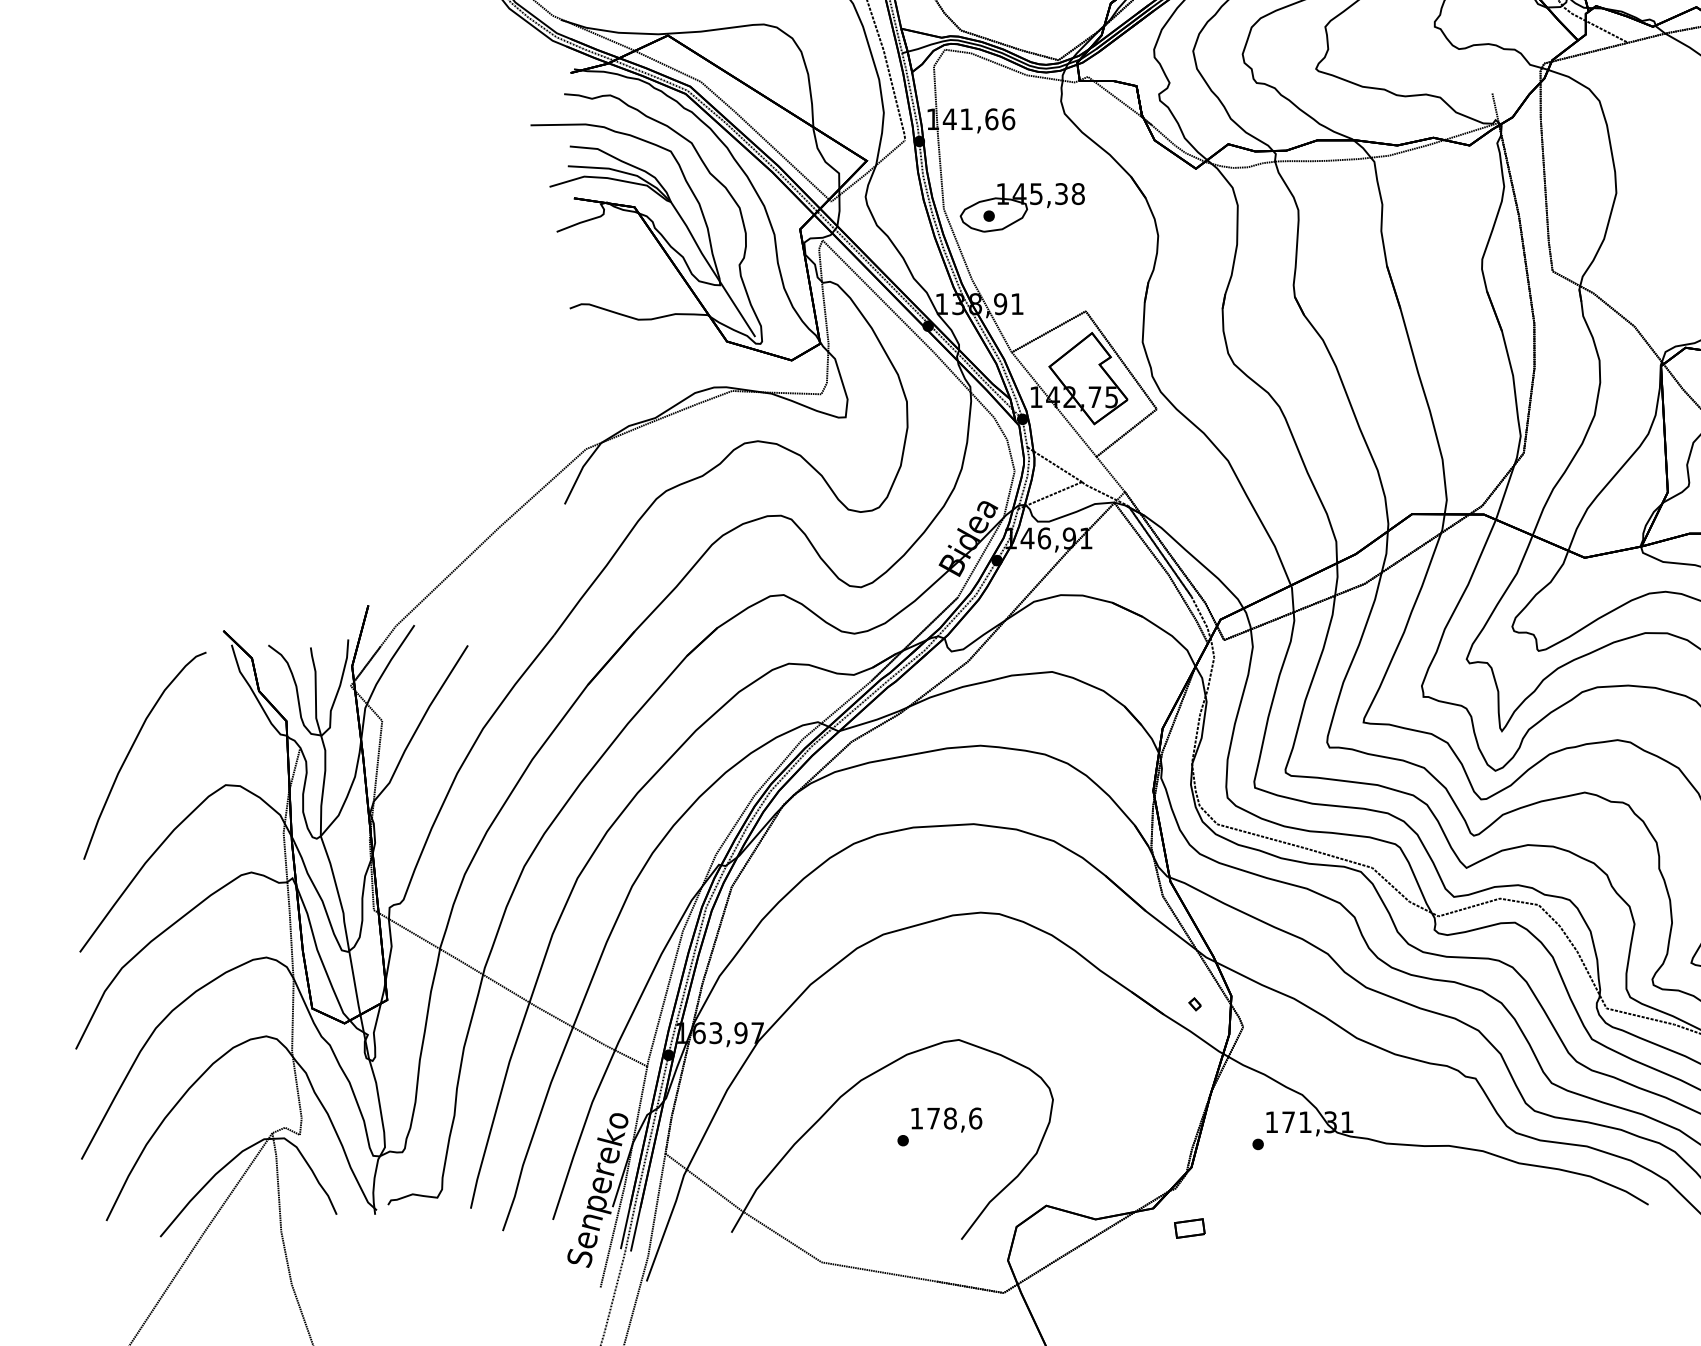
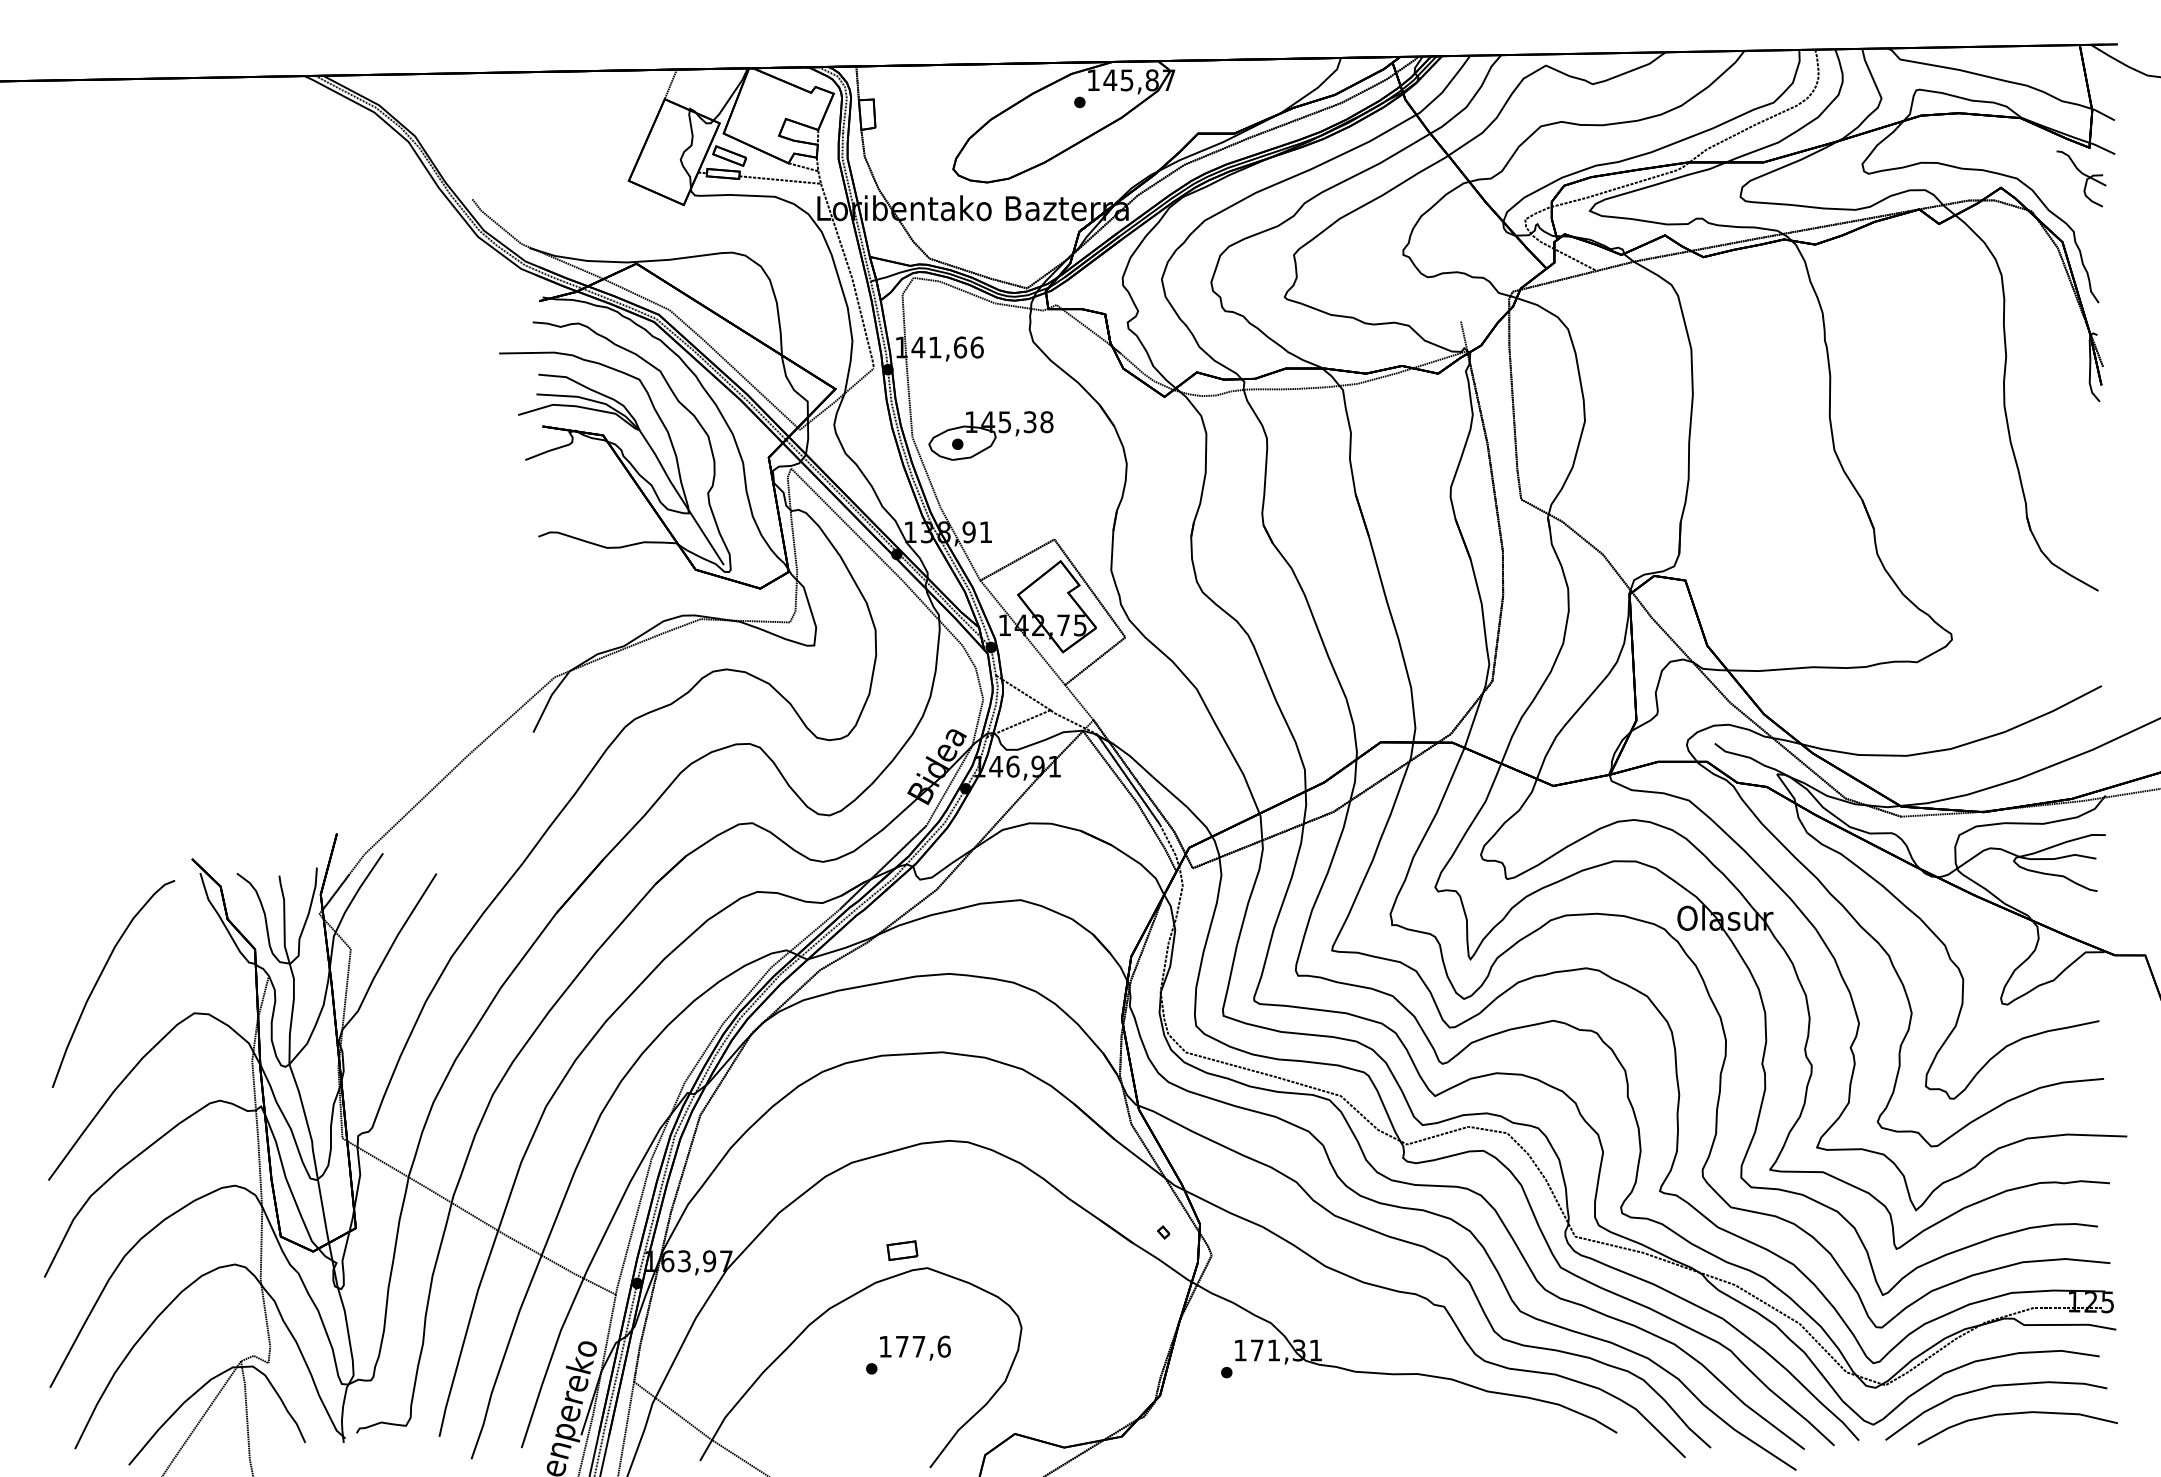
text: (949, 1118) -> (918, 1346), 178,6 -> 177,6
part: (1189, 1228) -> (902, 1250), moved

